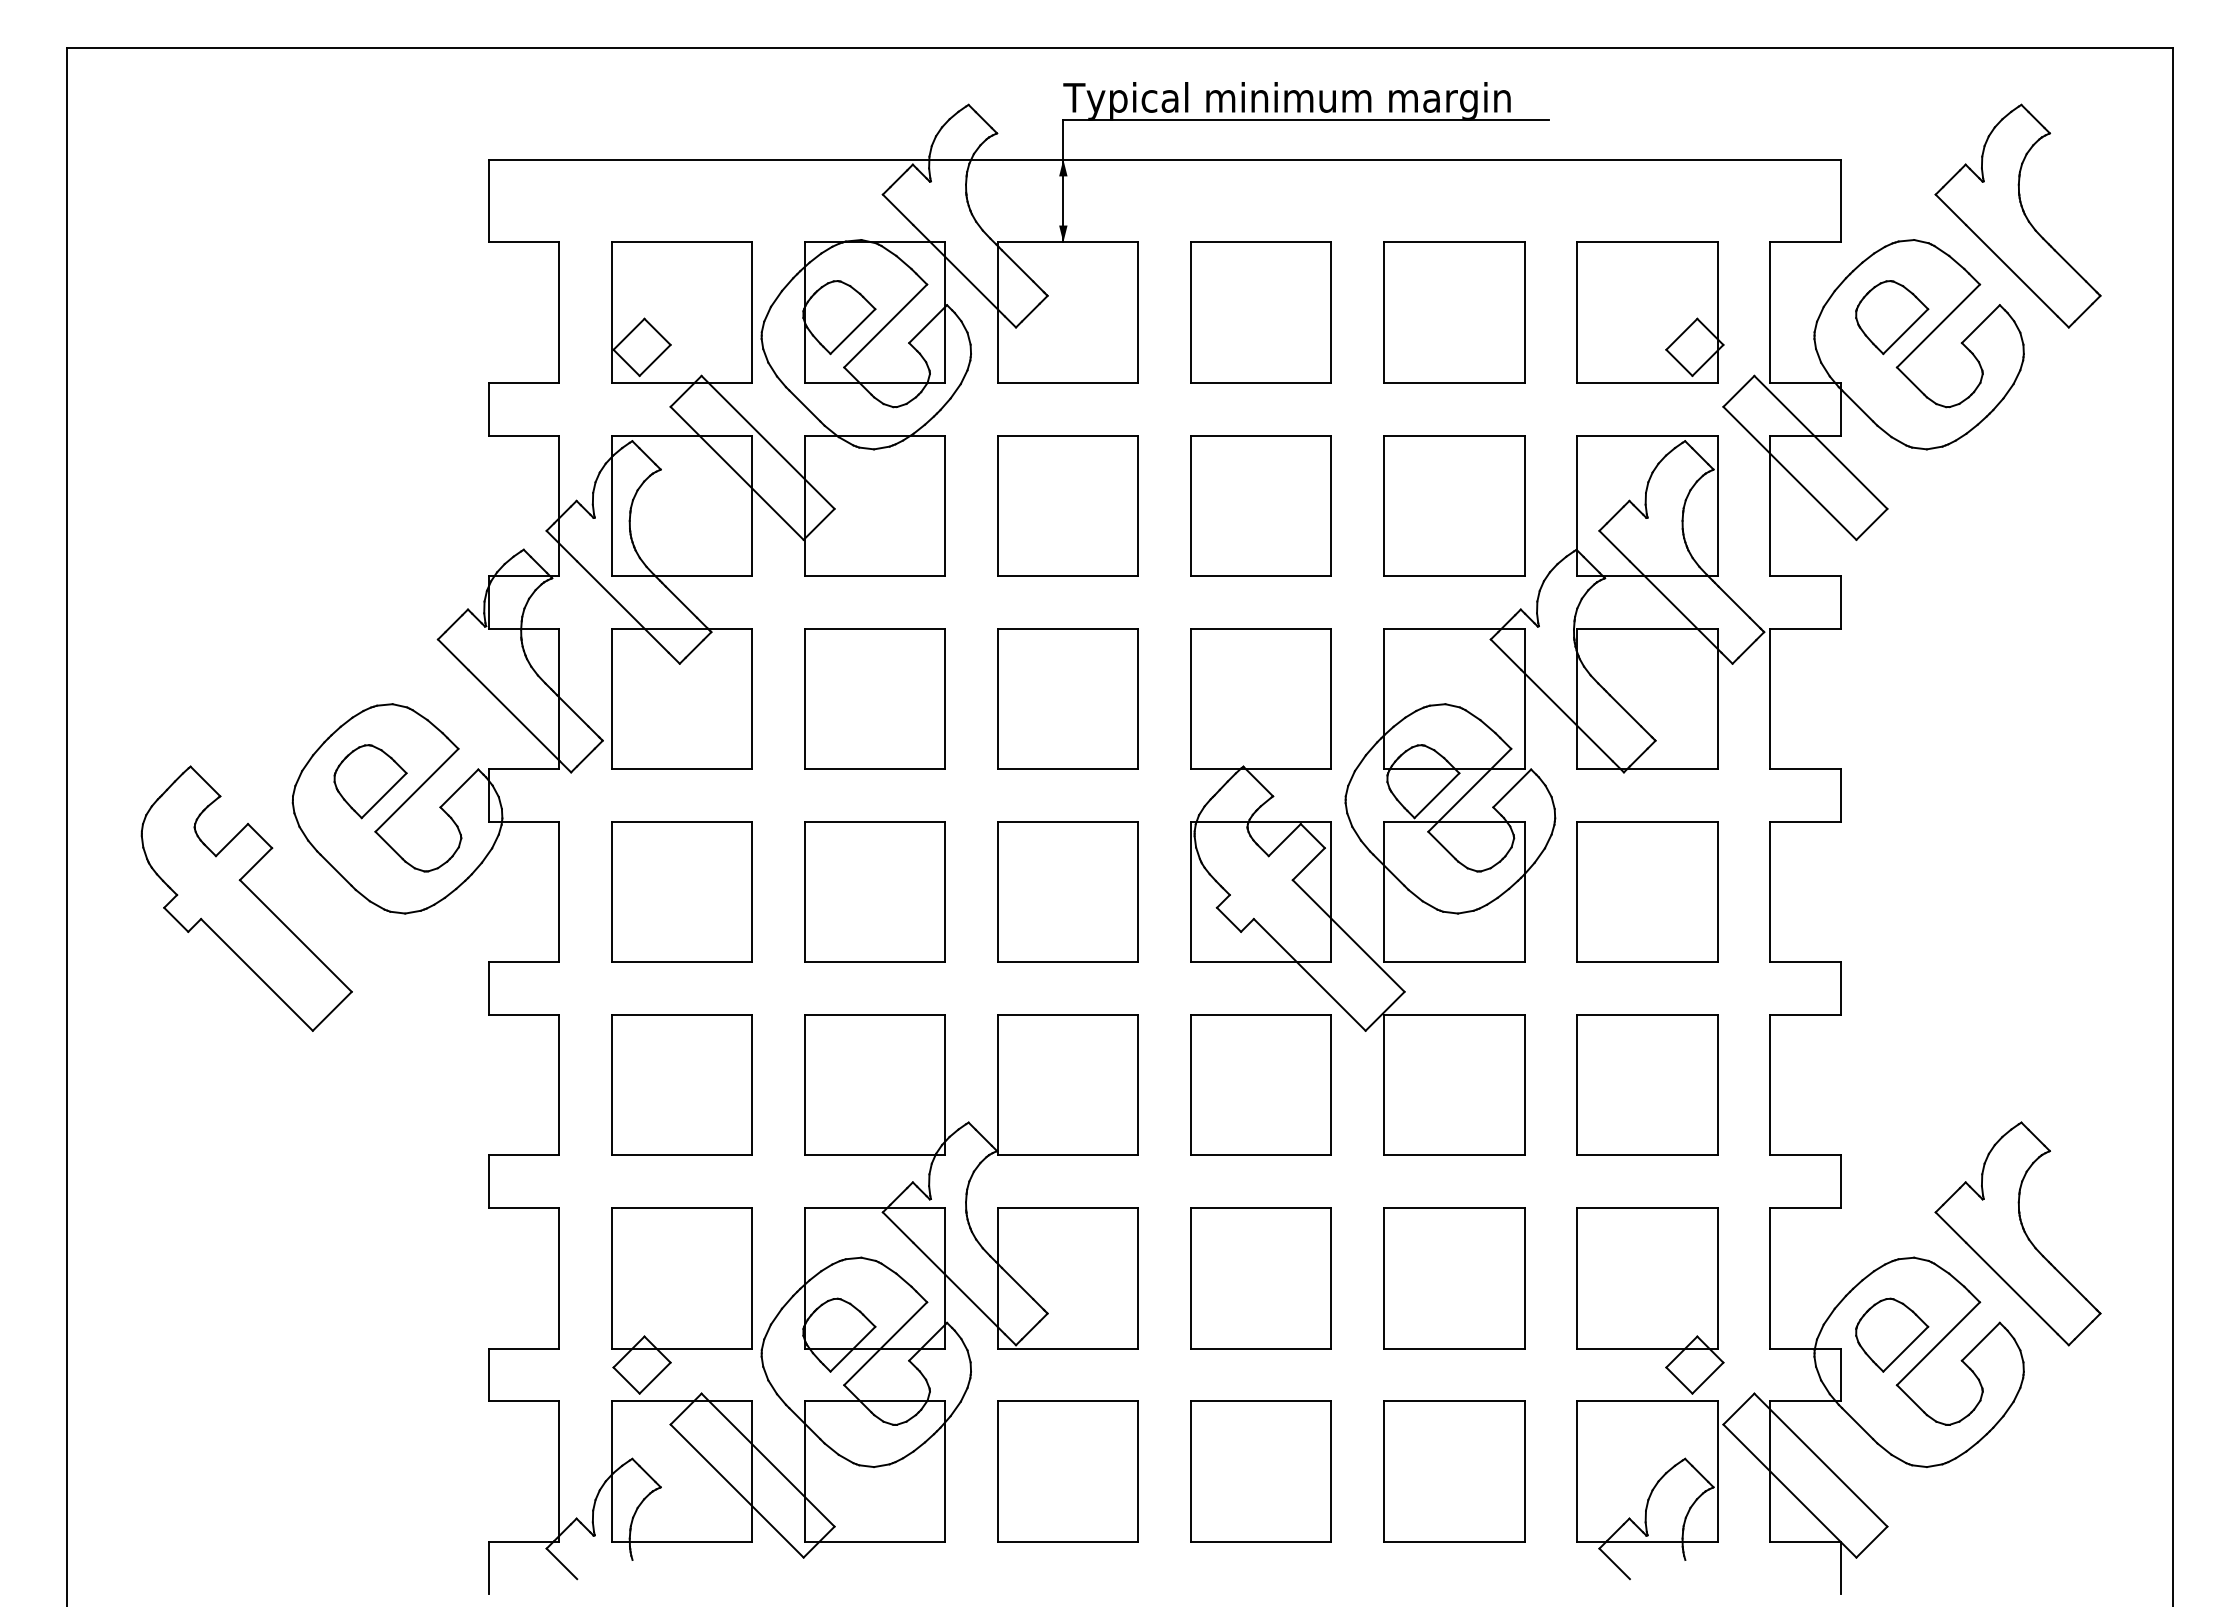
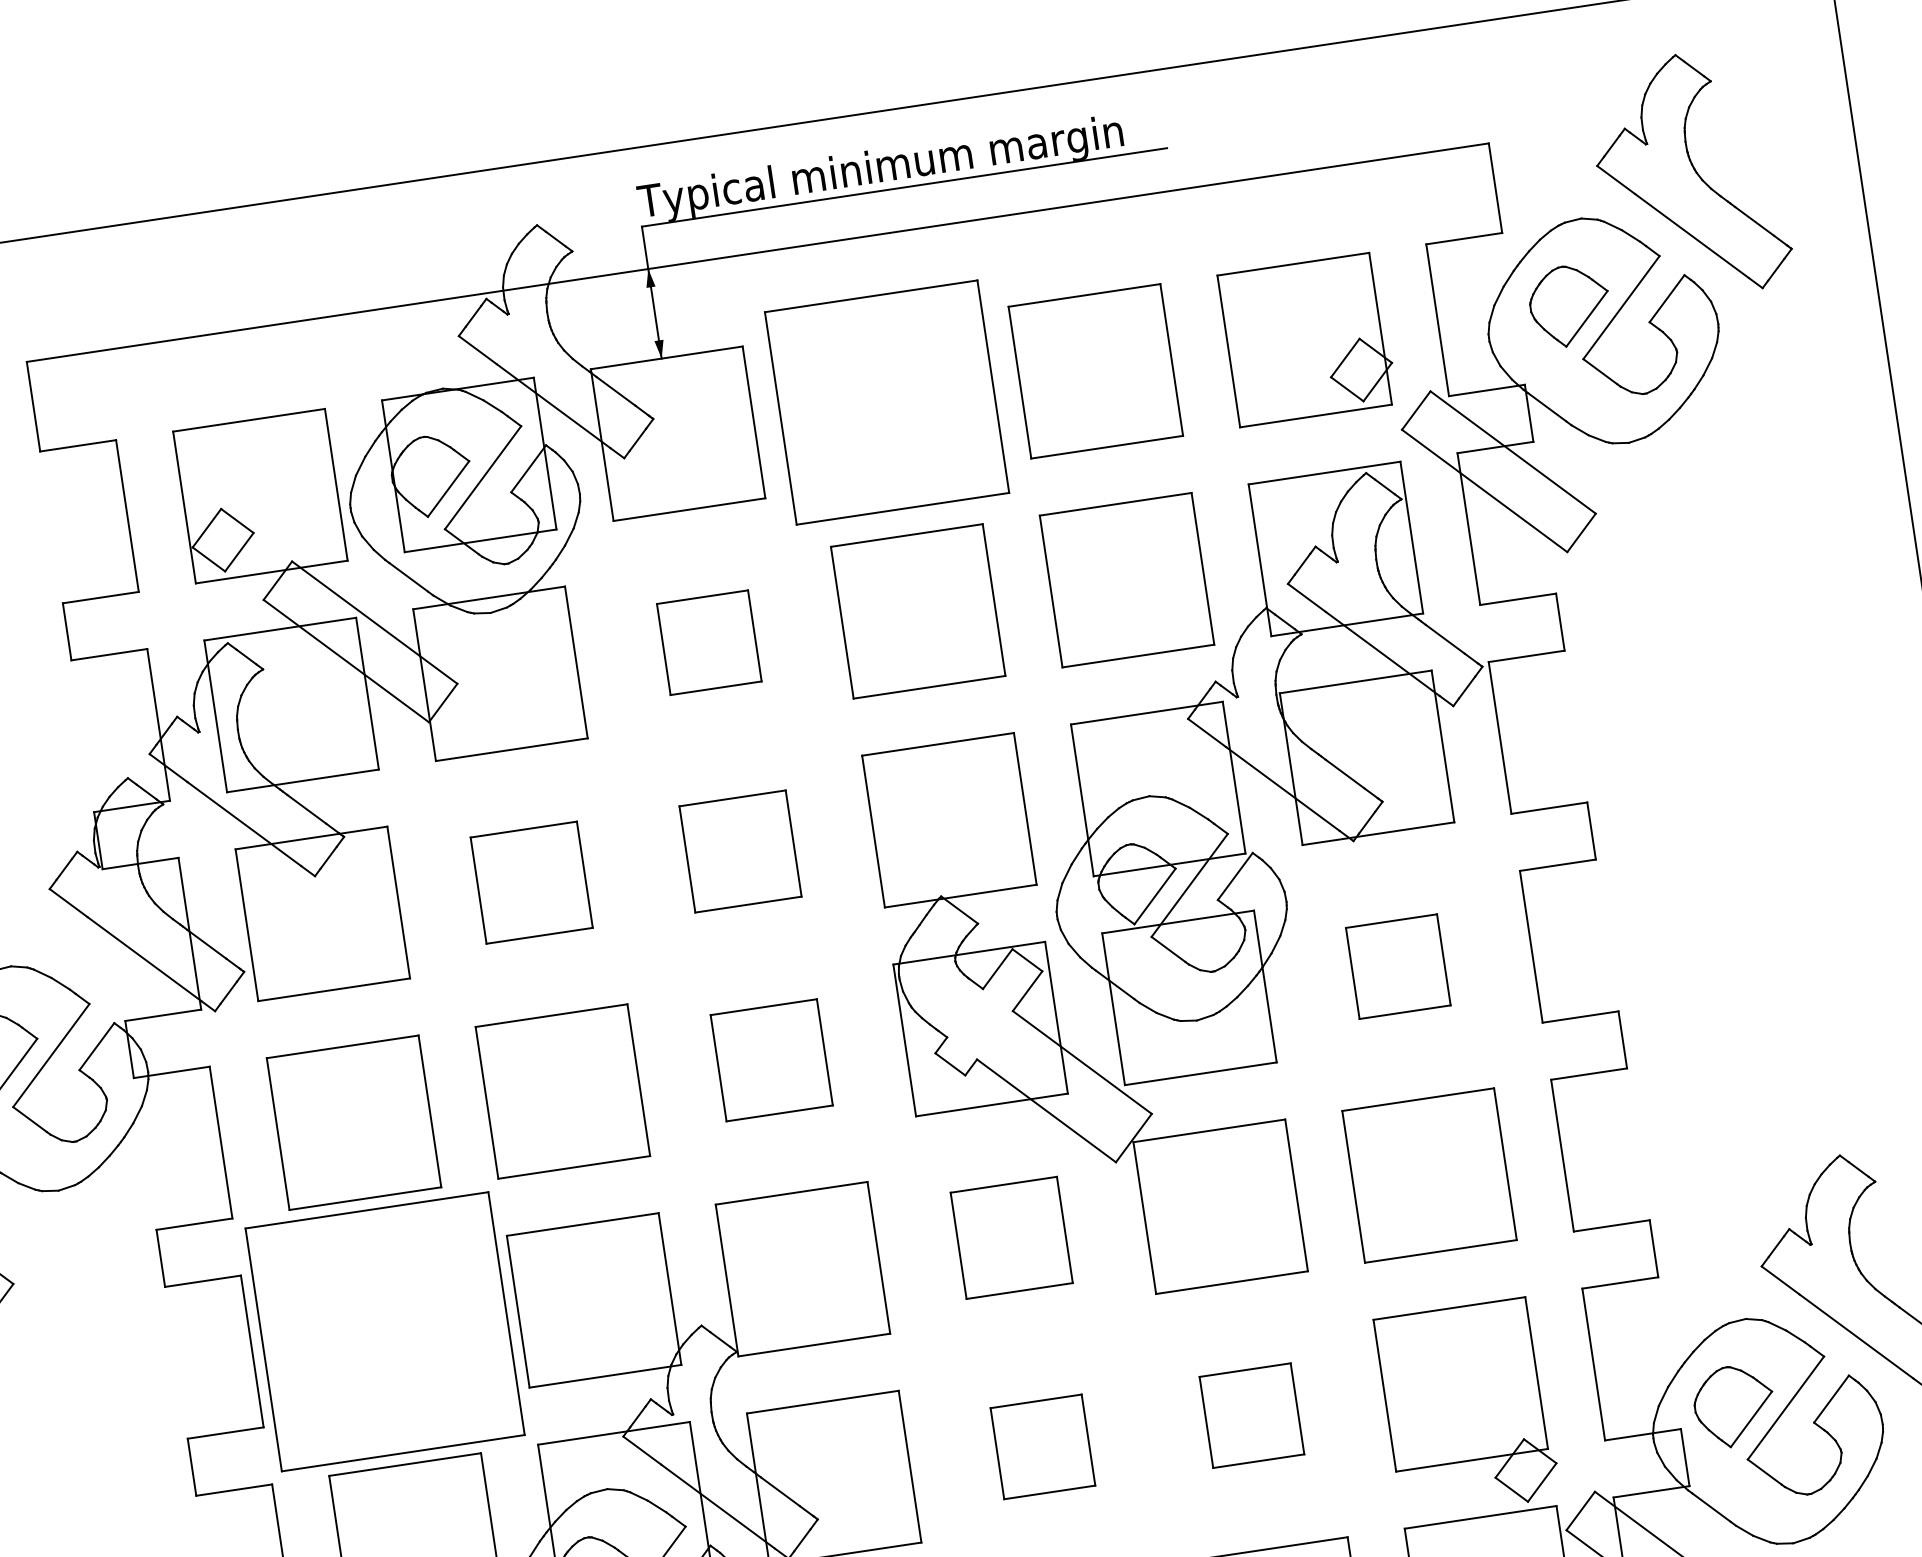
part: (1260, 312) -> (886, 402), size x1.4
part: (1067, 505) -> (708, 642), size x0.6
part: (874, 698) -> (531, 882), size x0.7
part: (1067, 698) -> (739, 851), size x0.7
part: (1067, 891) -> (771, 1059), size x0.7
part: (1647, 891) -> (1398, 966), size x0.6
part: (681, 1084) -> (384, 1330), size x1.6
part: (1260, 1084) -> (1010, 1237), size x0.7
part: (1260, 1278) -> (1042, 1447), size x0.6
part: (1454, 1278) -> (1252, 1415), size x0.6

